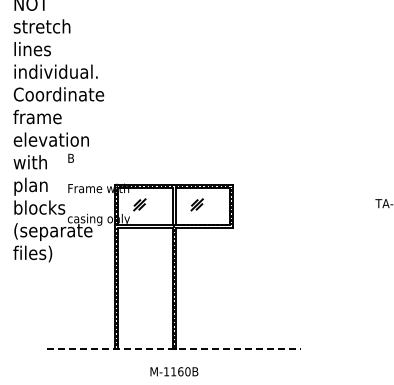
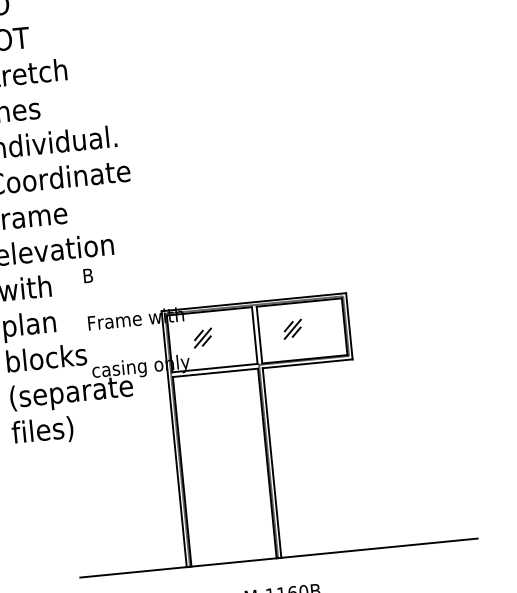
line: (174, 348) -> (279, 557), dashed -> solid

